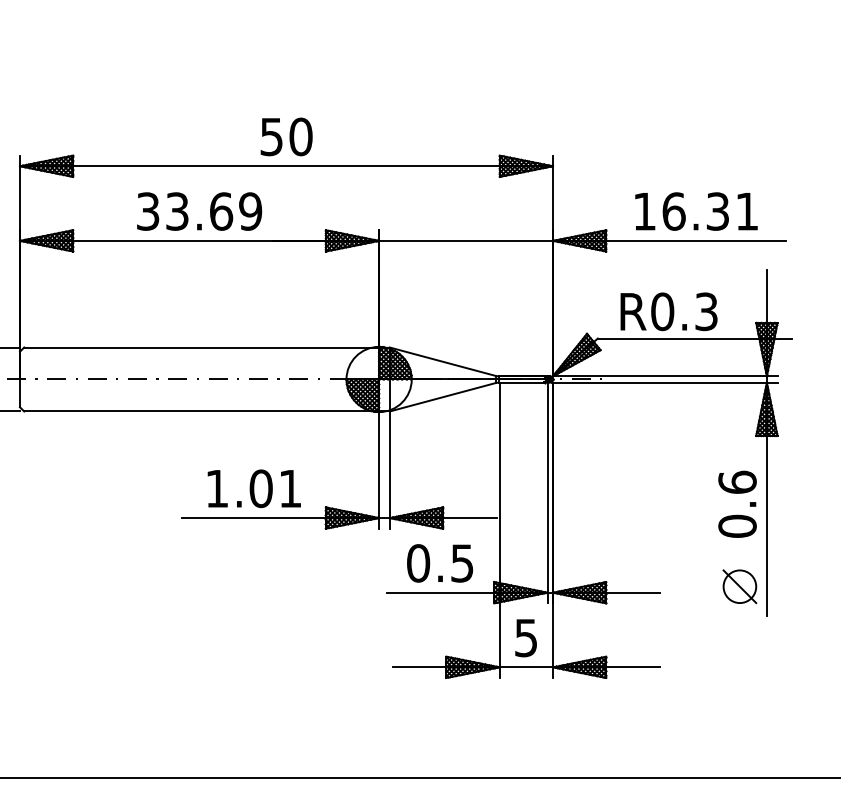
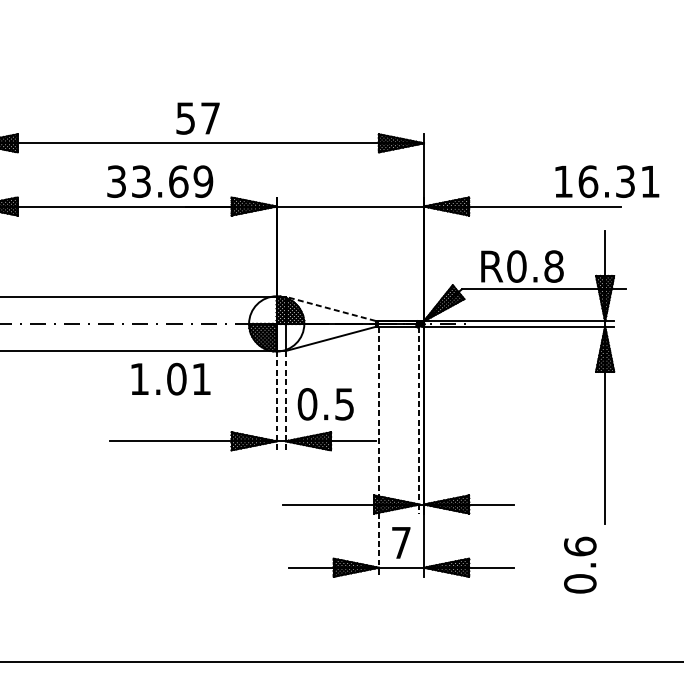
text: (300, 136) -> (210, 118), 50 -> 57
text: (199, 211) -> (160, 181), moved
text: (696, 211) -> (607, 181), moved
text: (706, 311) -> (553, 266), R0.3 -> R0.8
line: (442, 361) -> (330, 308), solid -> dashed
line: (379, 470) -> (277, 401), solid -> dashed
line: (389, 470) -> (285, 401), solid -> dashed
text: (253, 488) -> (170, 378), moved
line: (547, 493) -> (419, 420), solid -> dashed
text: (737, 503) -> (580, 564), moved
line: (499, 530) -> (378, 451), solid -> dashed
text: (440, 563) -> (326, 404), moved
part: (739, 586) -> (581, 499), removed
text: (526, 638) -> (401, 543), 5 -> 7

